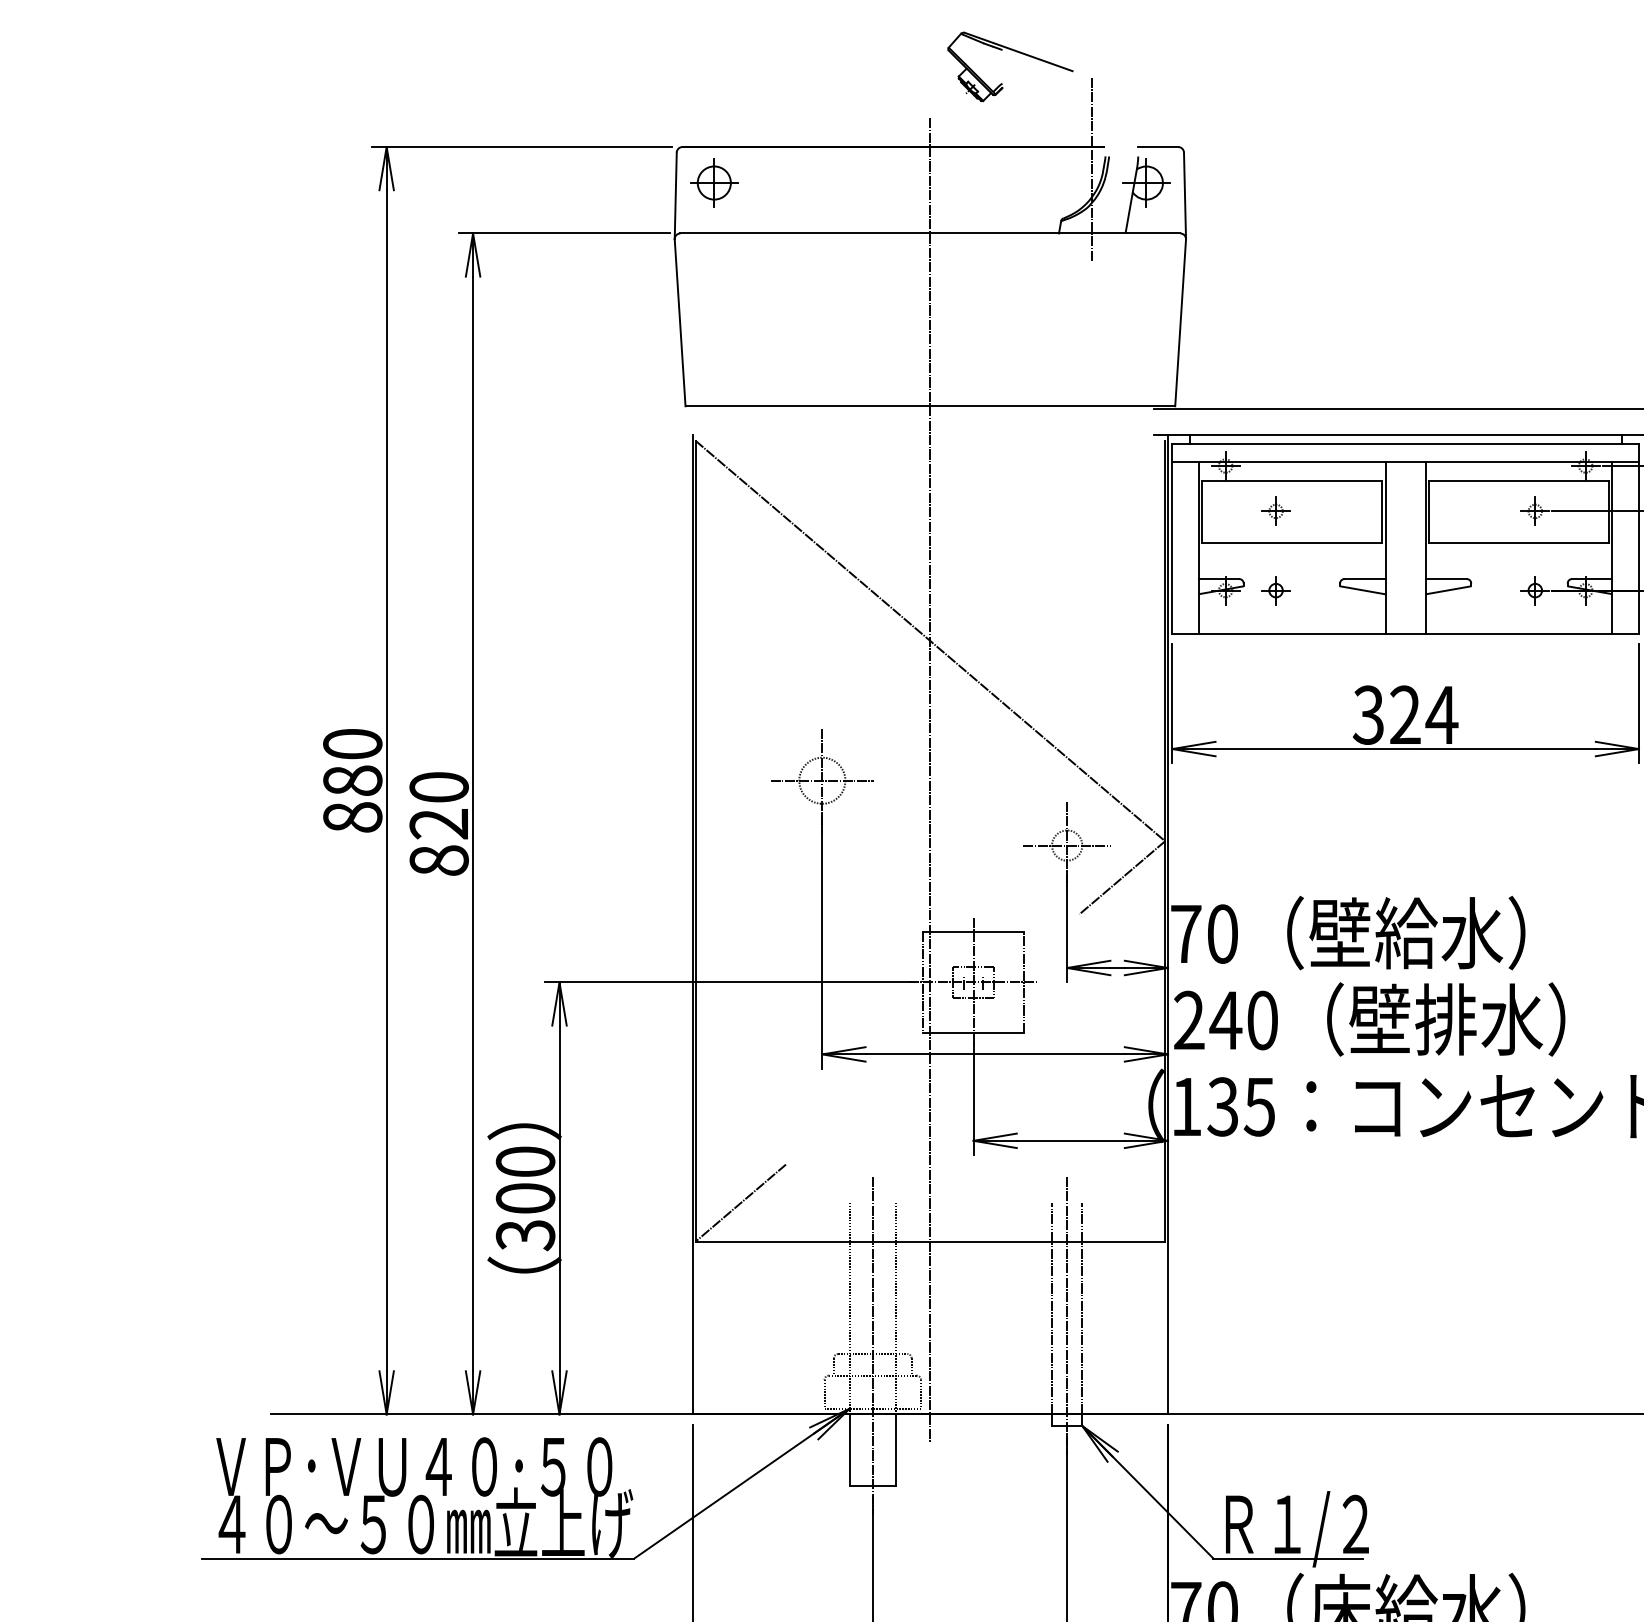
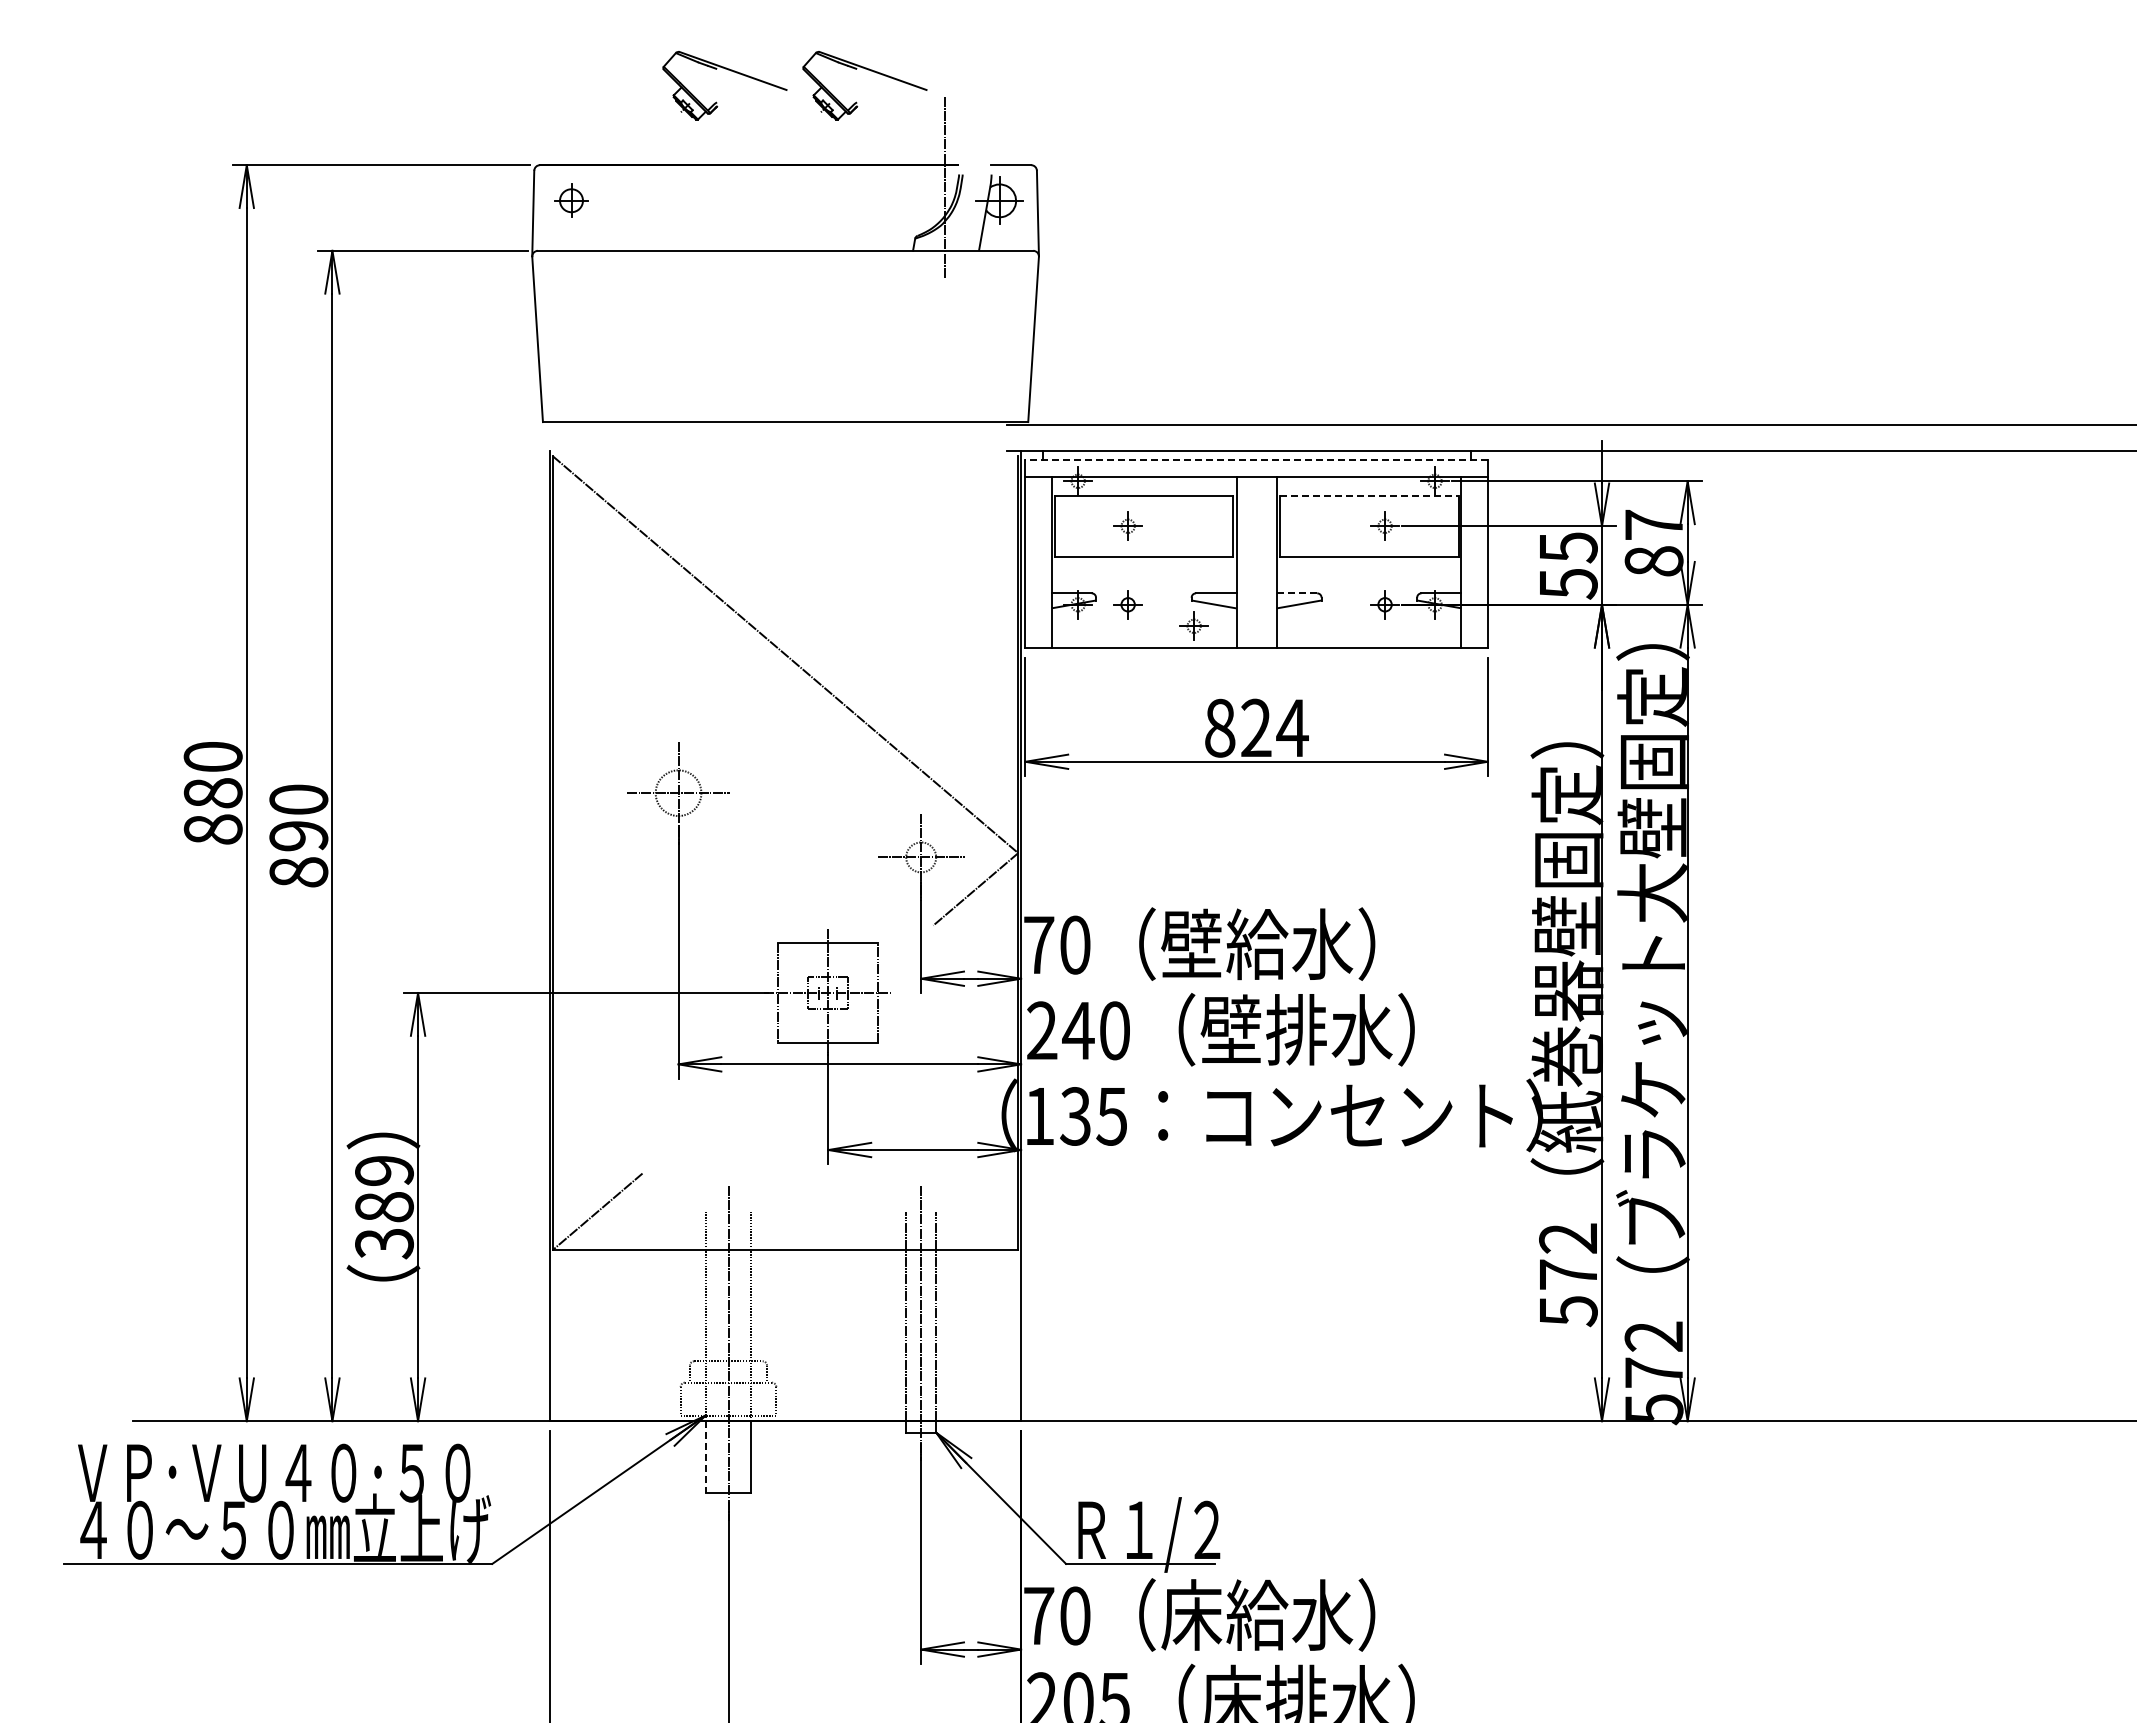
part: (872, 51) -> (728, 70), added
part: (714, 182) -> (571, 200), size x0.7
line: (1405, 444) -> (1256, 459), solid -> dashed
line: (1519, 481) -> (1369, 496), solid -> dashed
line: (1445, 579) -> (1296, 593), solid -> dashed
part: (1341, 611) -> (1193, 625), added
text: (1368, 714) -> (1219, 727), 324 -> 824
line: (930, 780) -> (785, 792), removed
text: (438, 824) -> (298, 836), 820 -> 890
text: (525, 1179) -> (384, 1188), 300 -> 389
line: (849, 1450) -> (705, 1456), solid -> dashed

